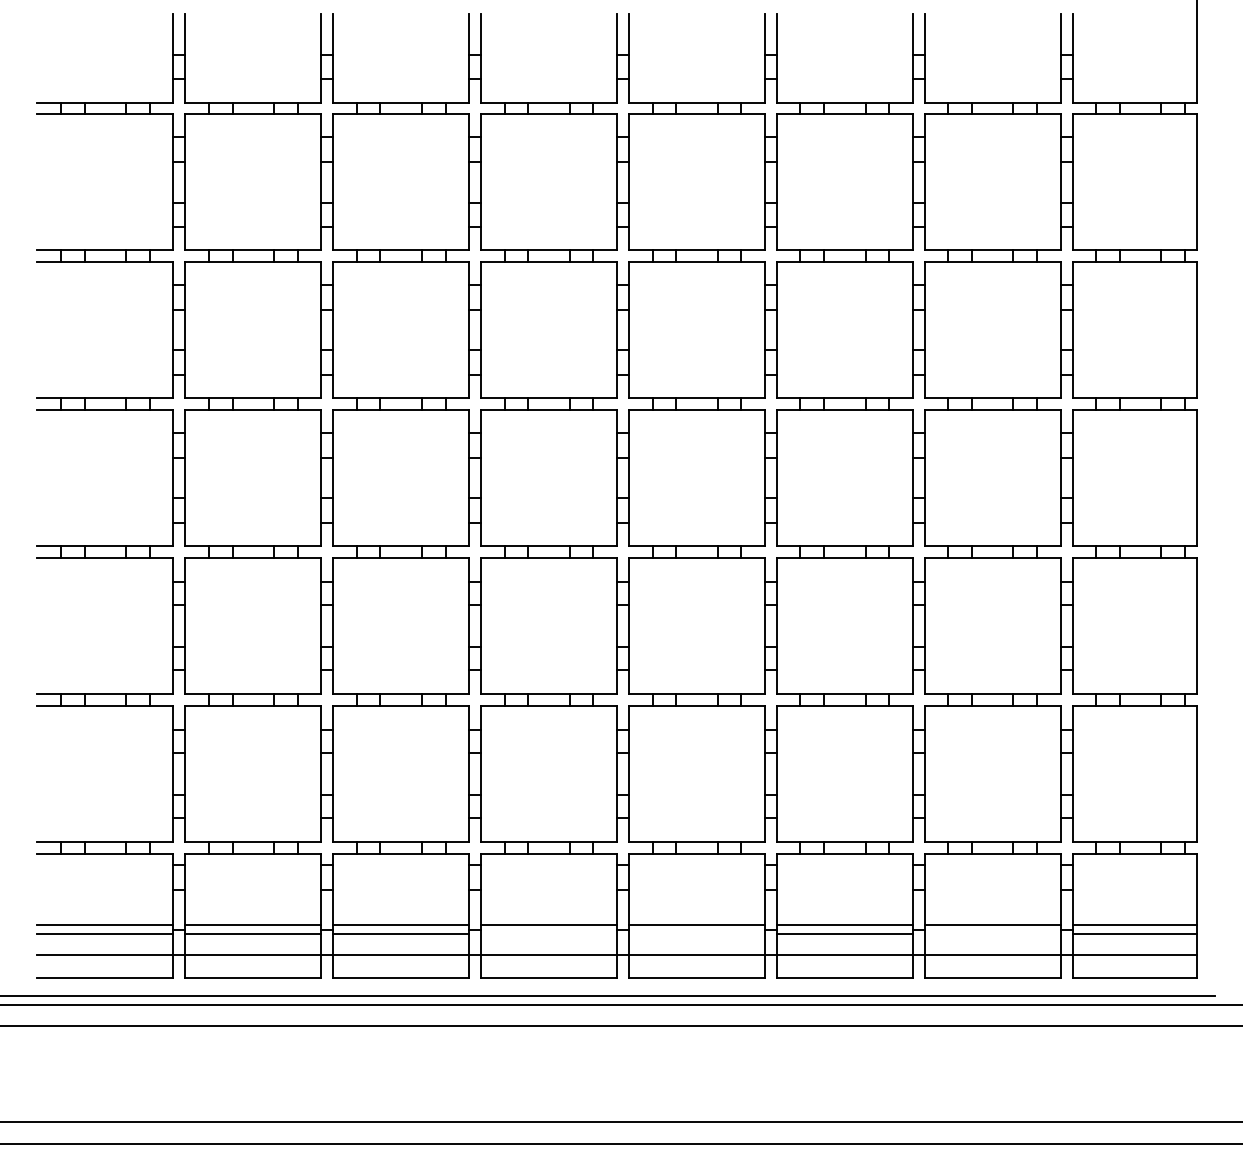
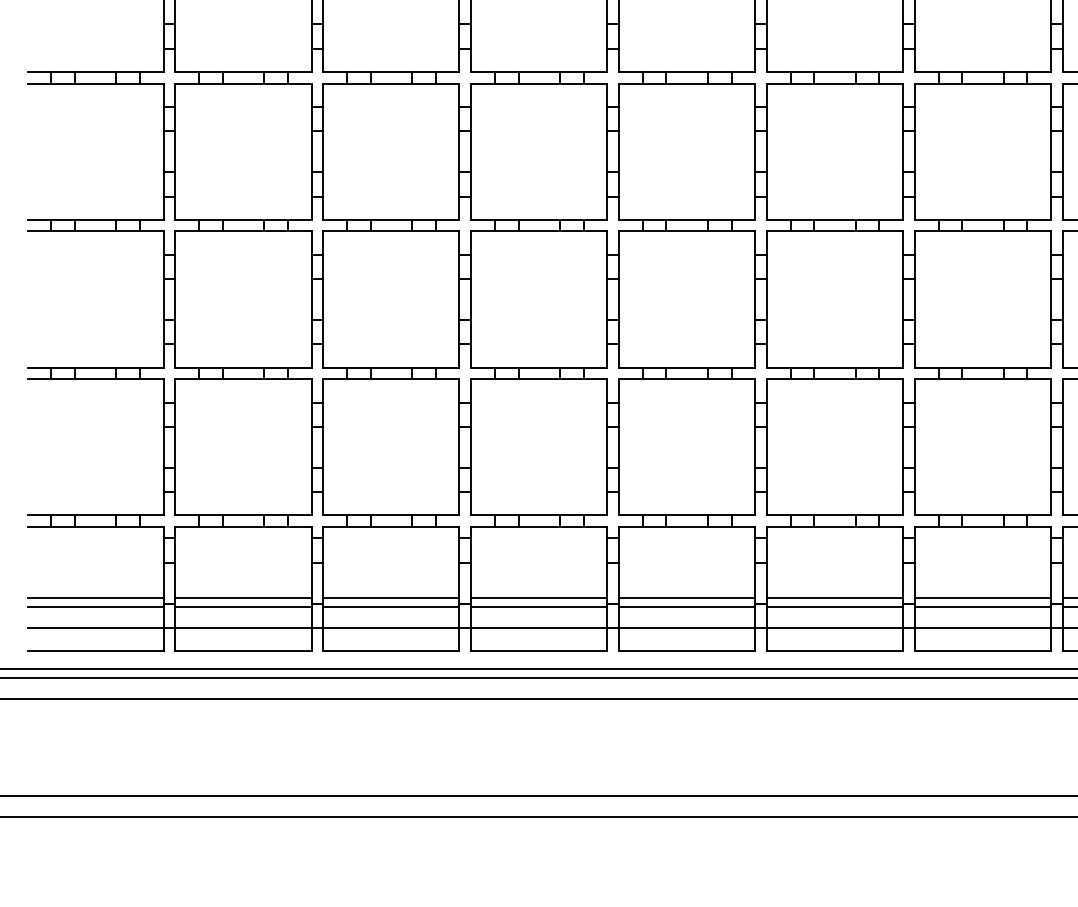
line: (549, 933) -> (539, 606), added
line: (696, 933) -> (686, 606), added
line: (992, 933) -> (982, 606), added

